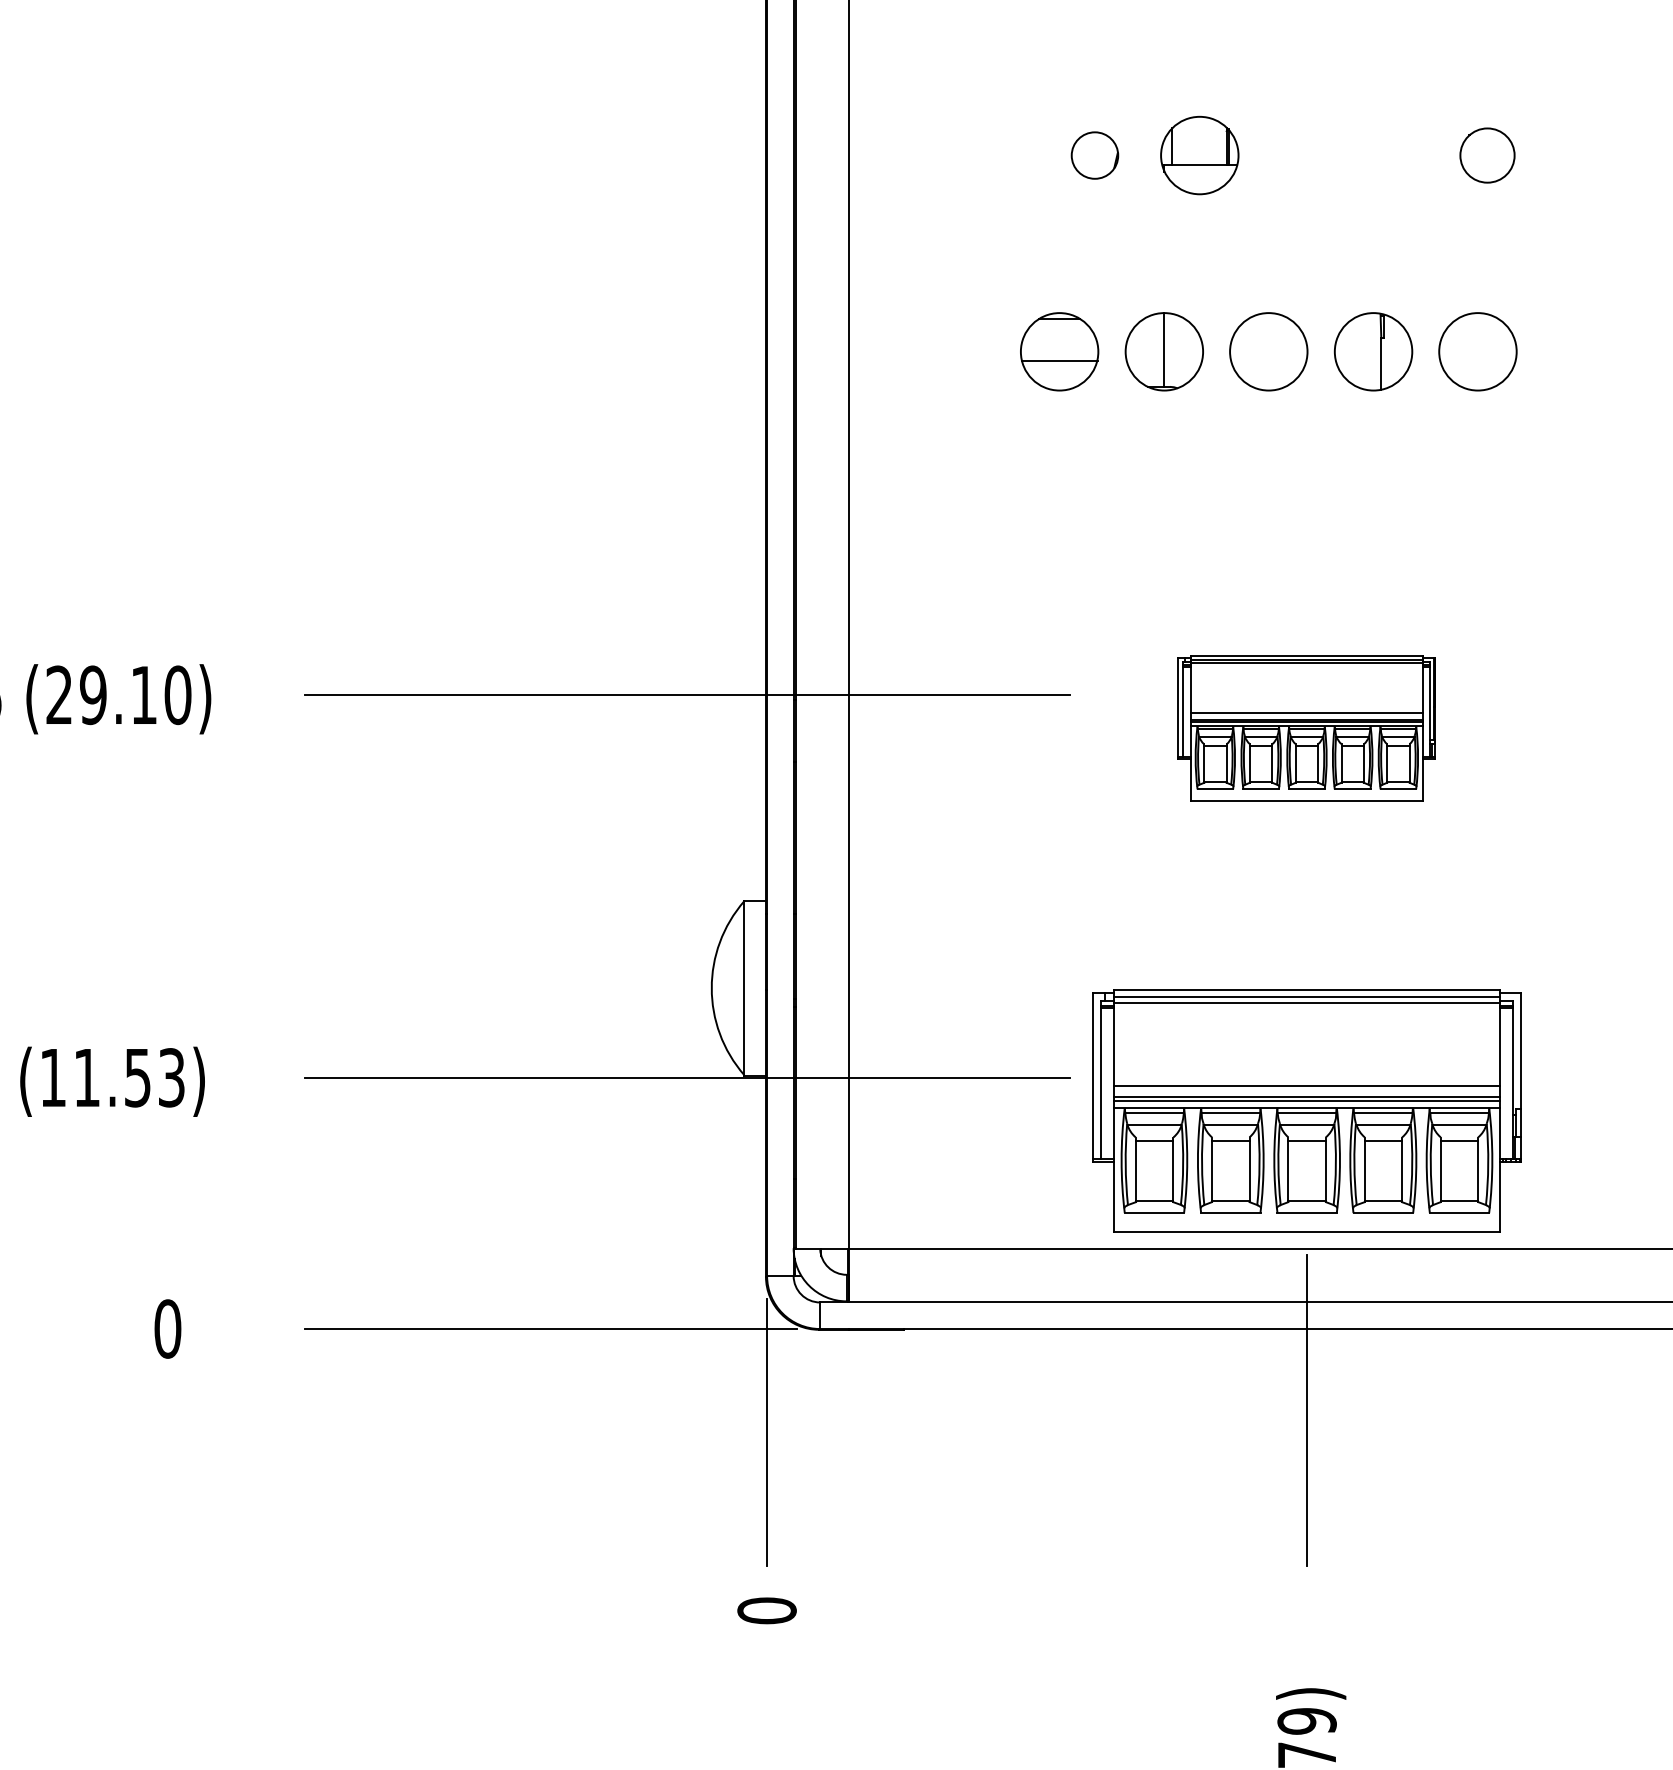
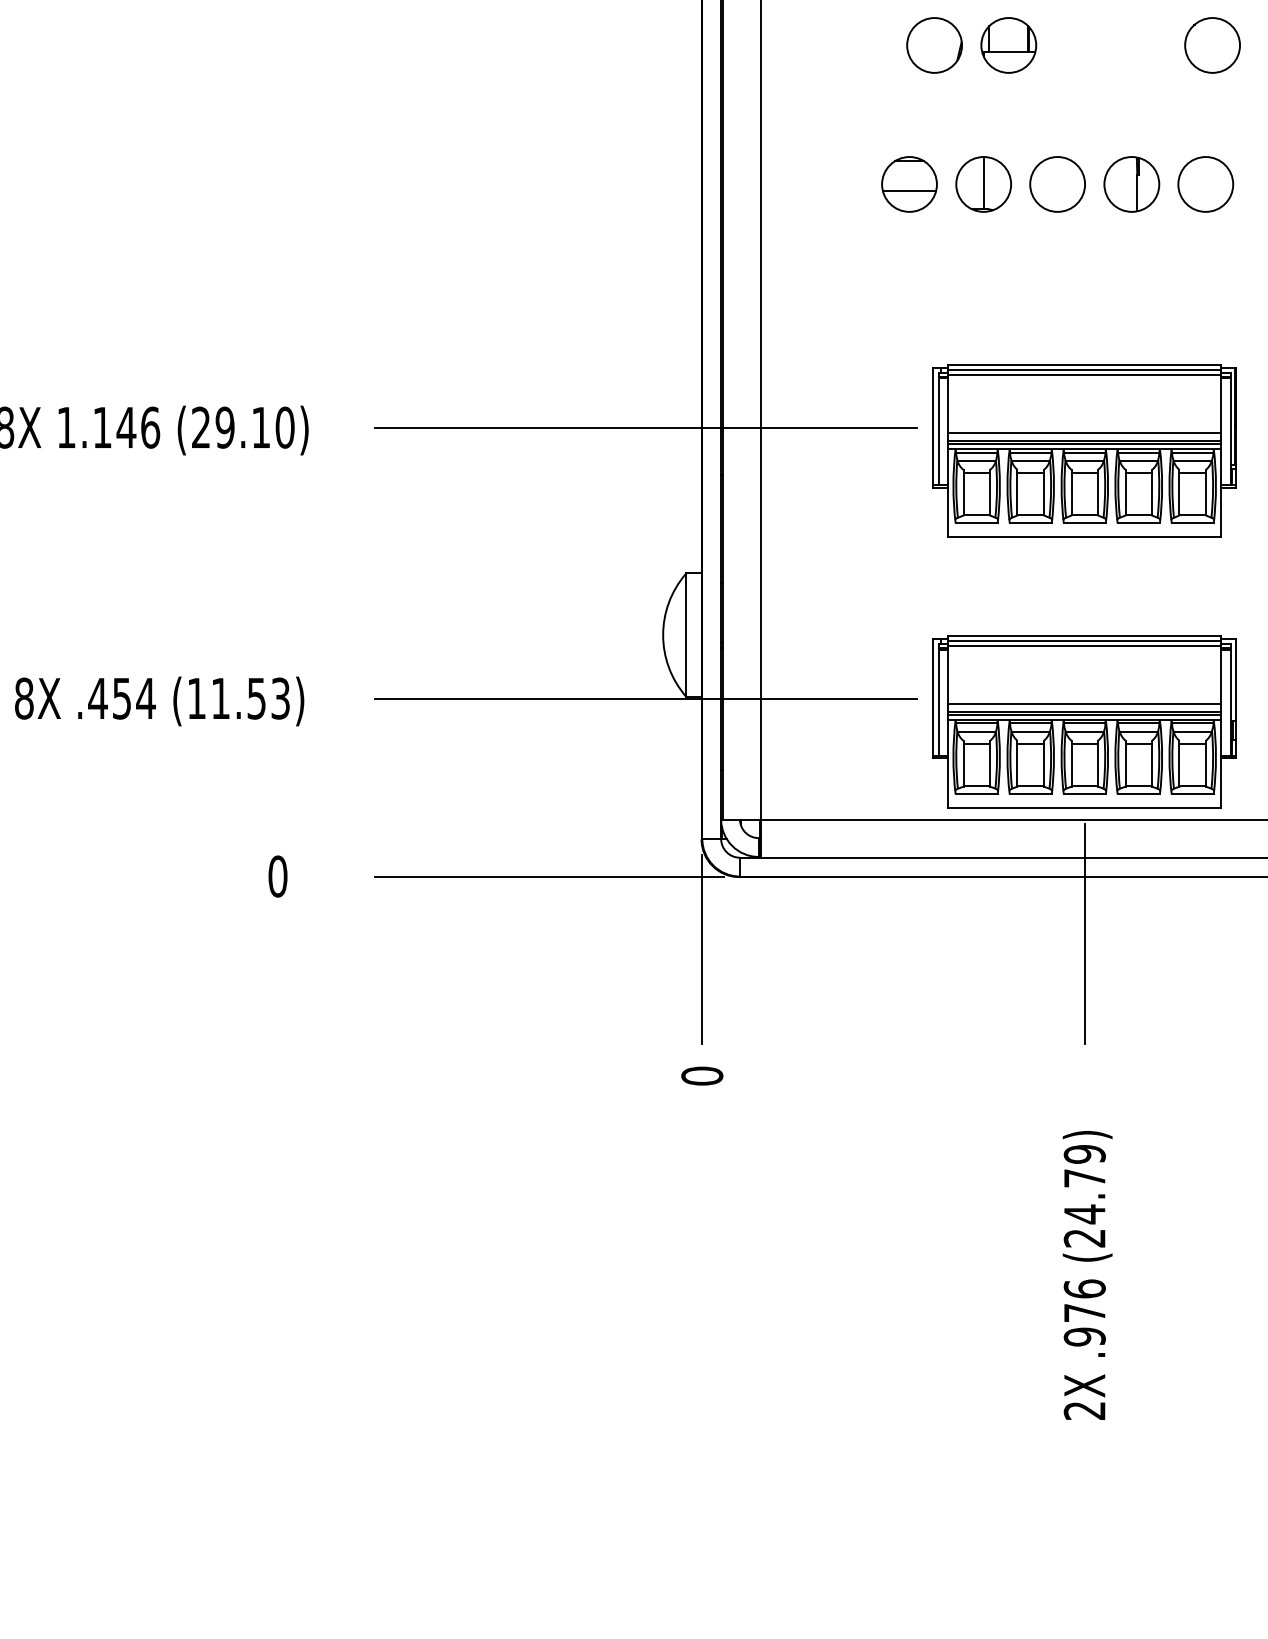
circle: (1094, 155) -> (934, 45), size x1.67
circle: (1487, 155) -> (1212, 45), size x1.43
part: (1306, 727) -> (1084, 450), size x1.67

